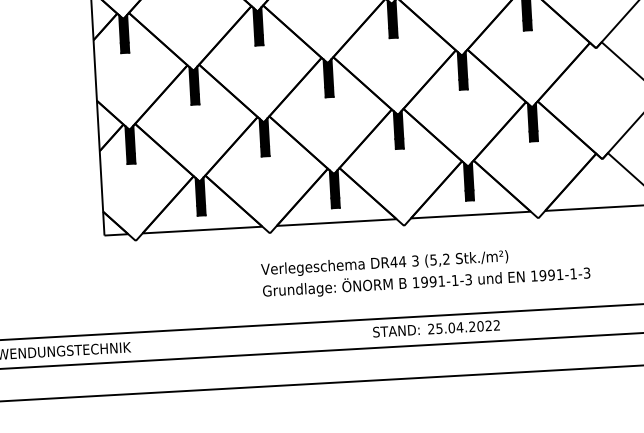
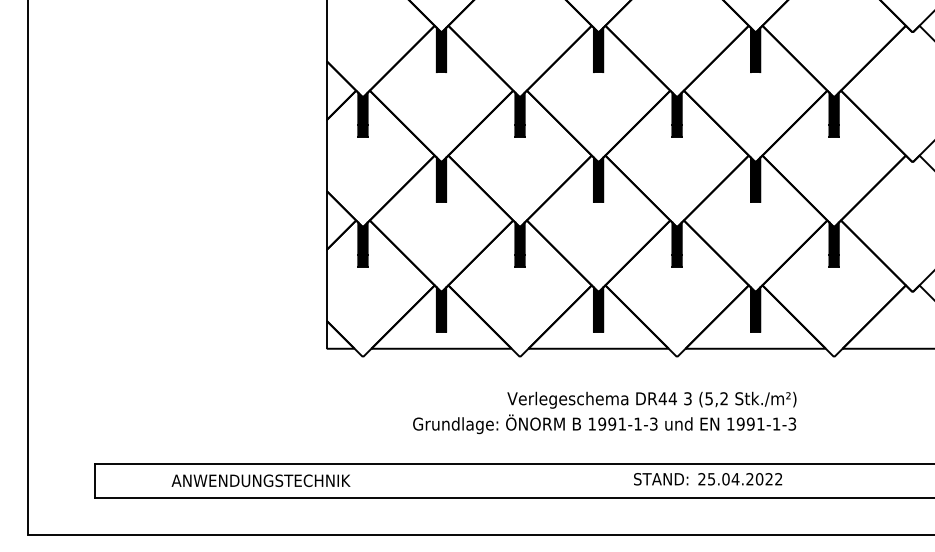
text: (426, 282) -> (604, 424), moved

